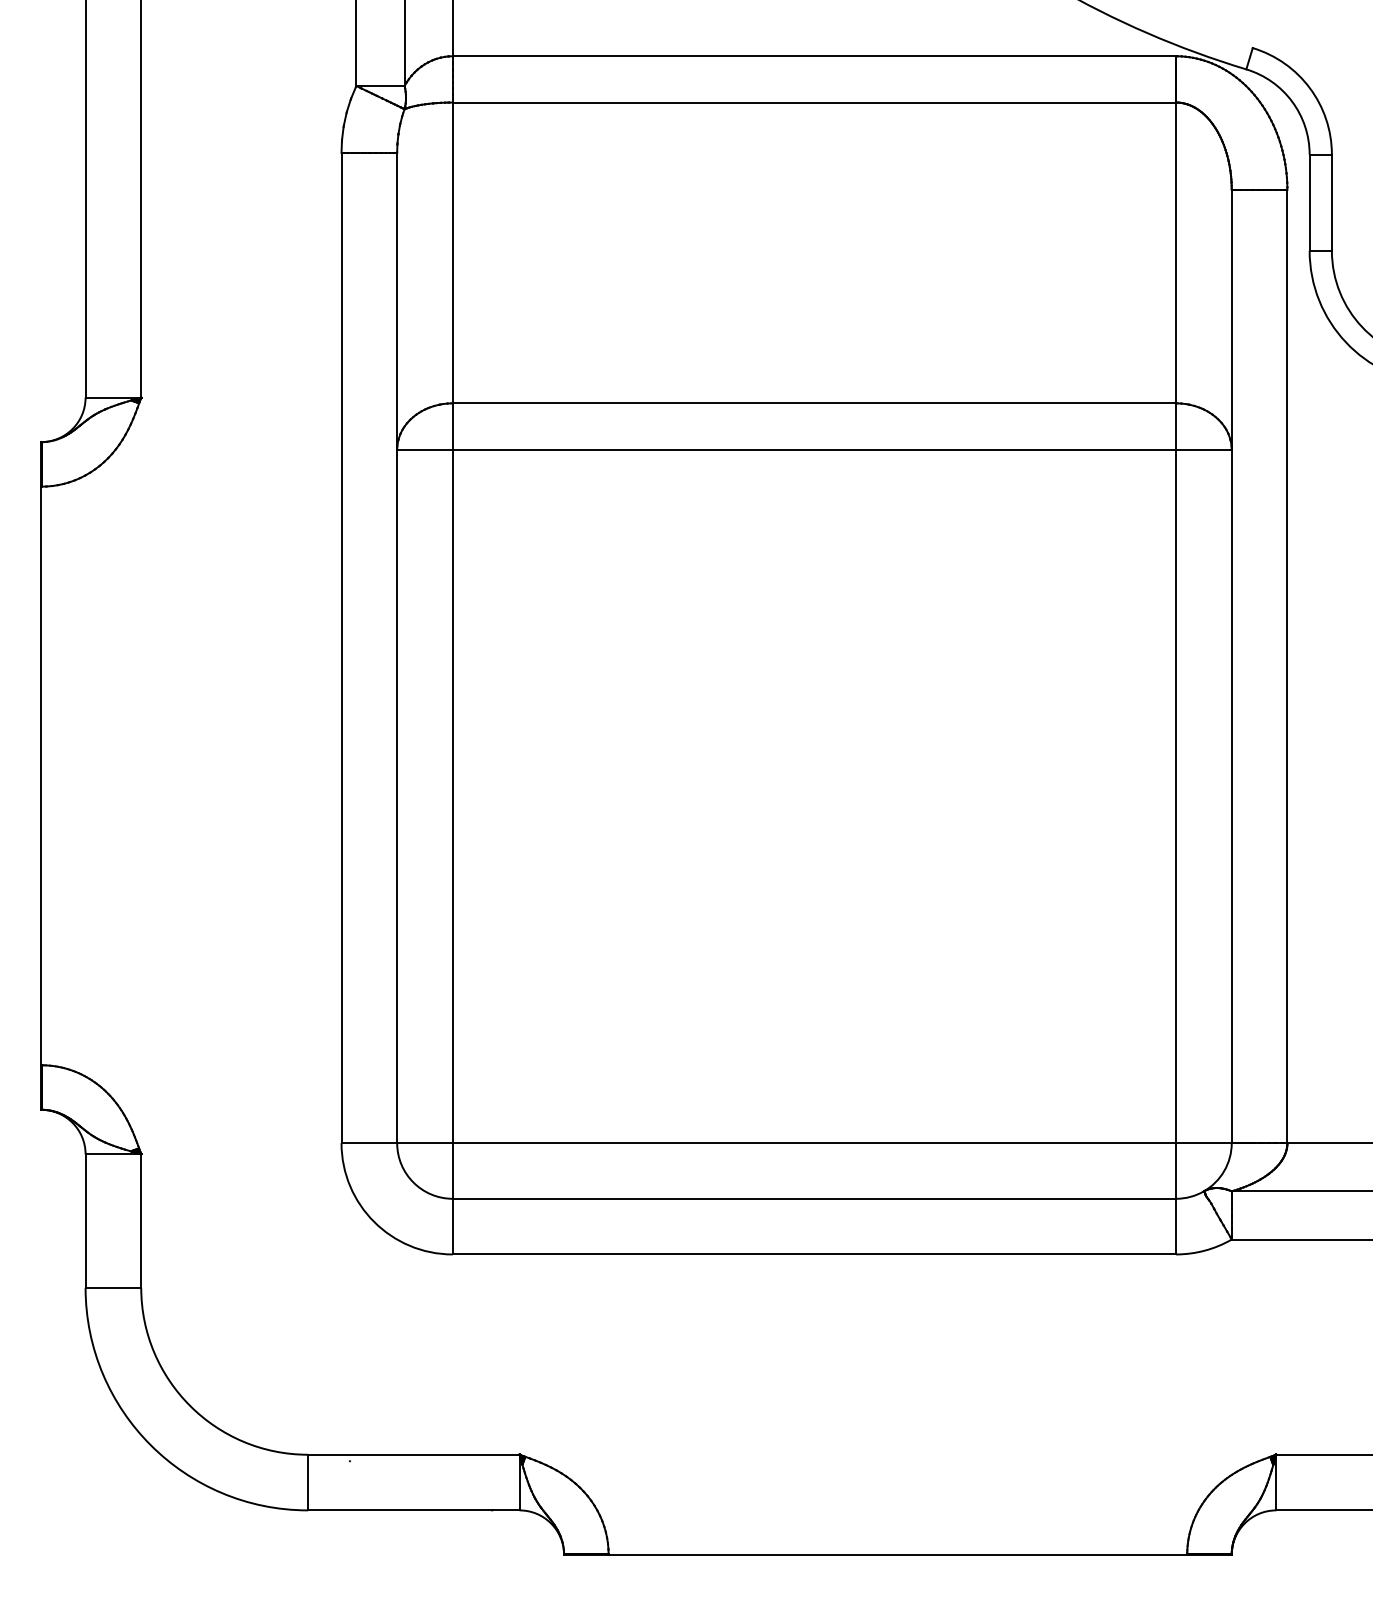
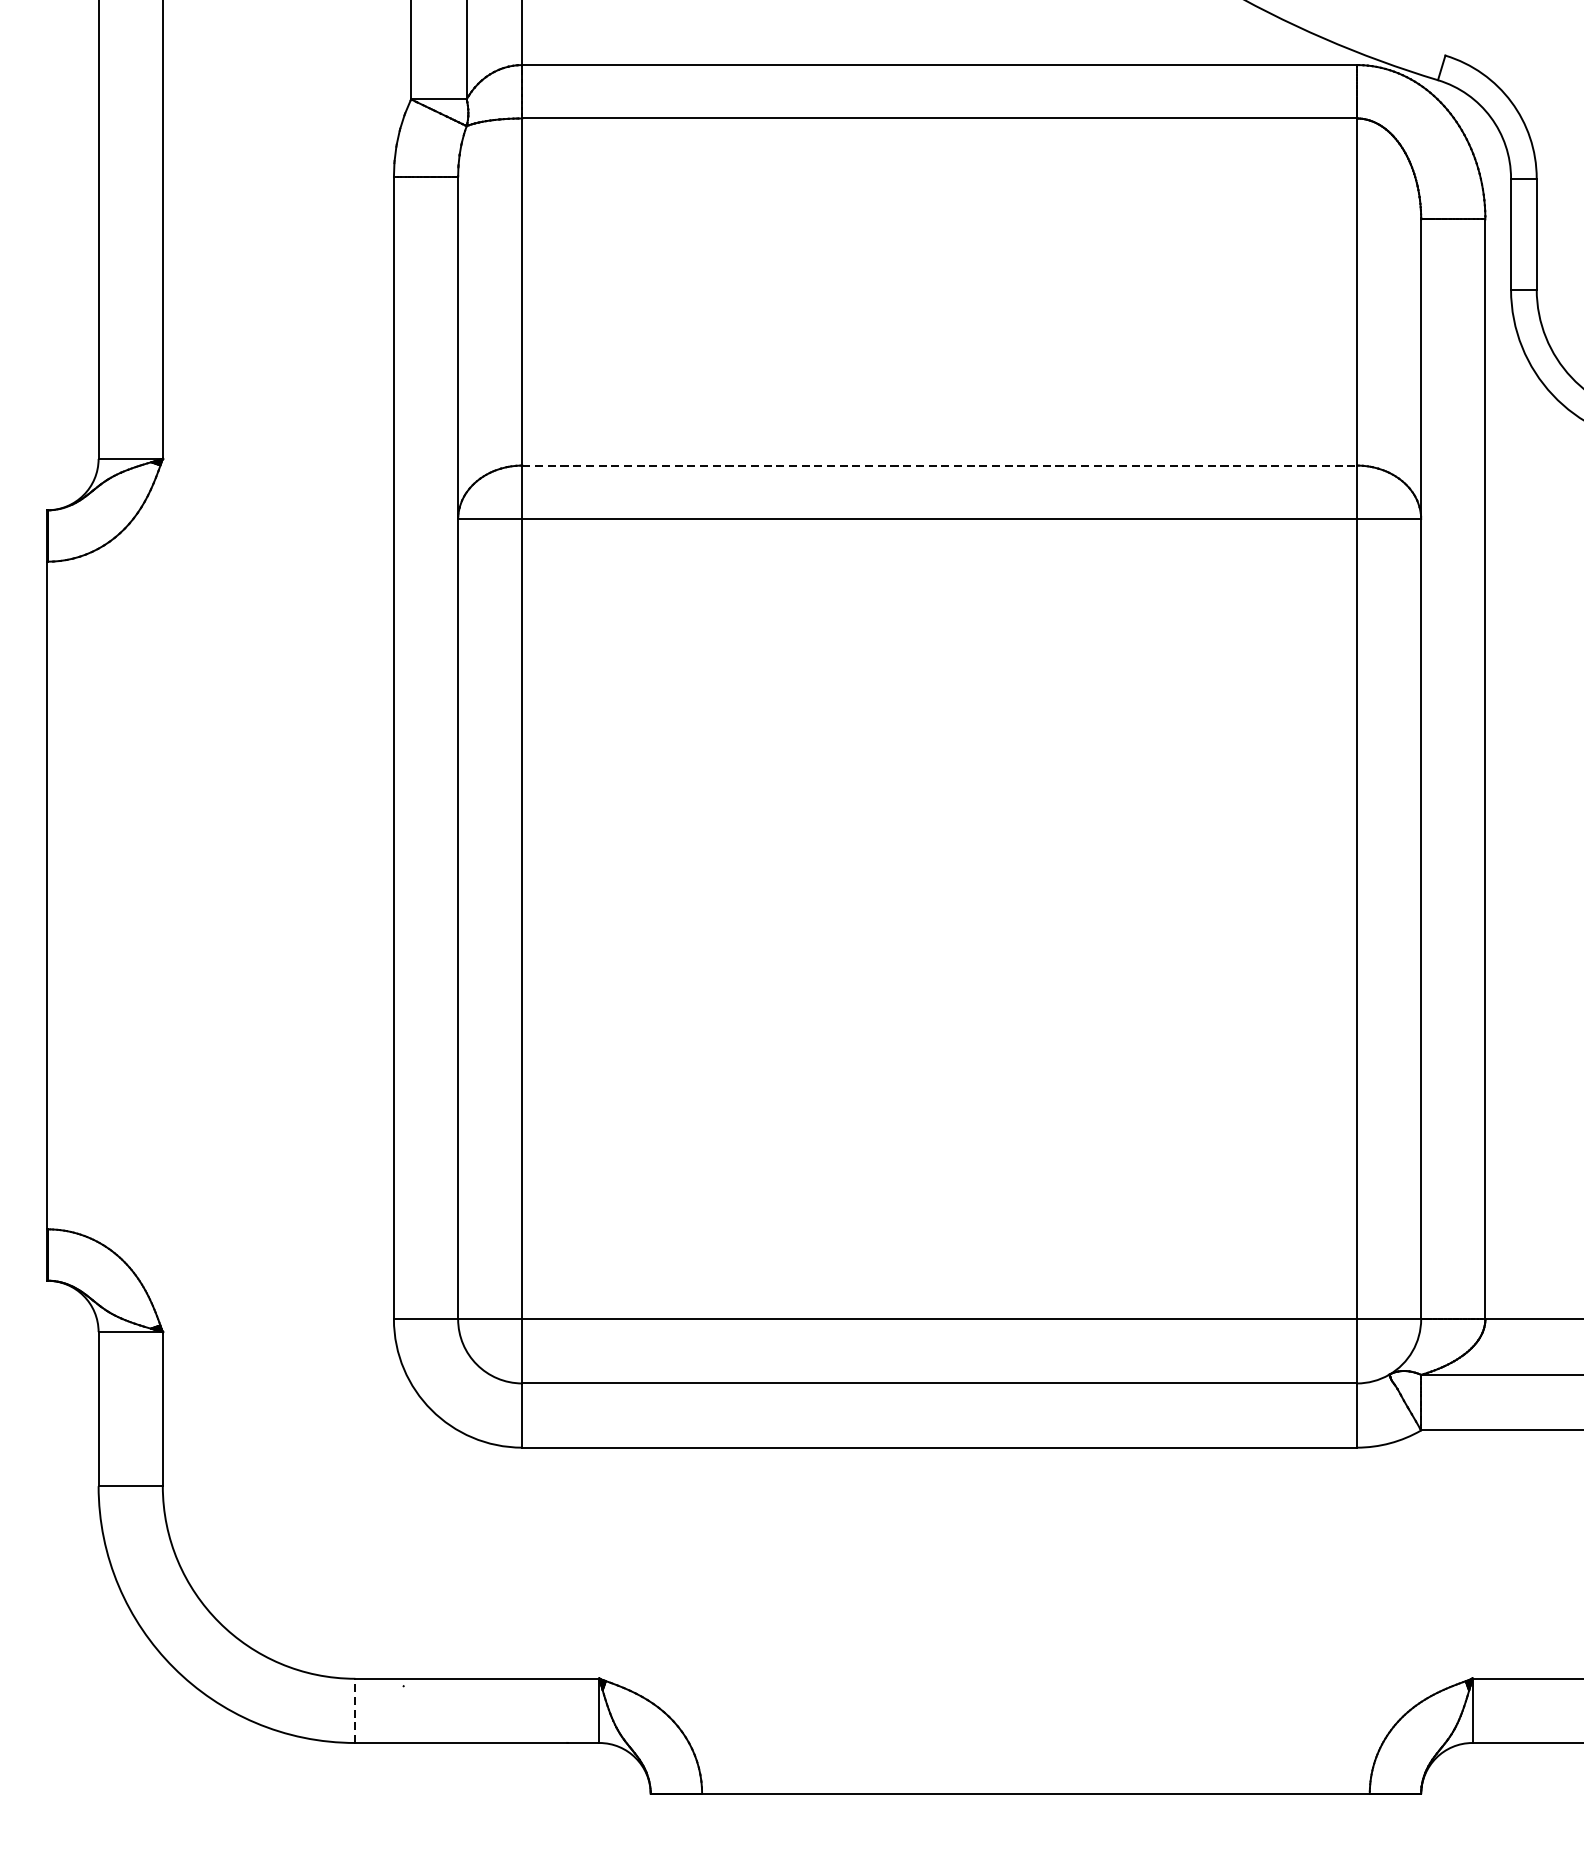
line: (814, 403) -> (939, 465), solid -> dashed
line: (308, 1482) -> (355, 1710), solid -> dashed

